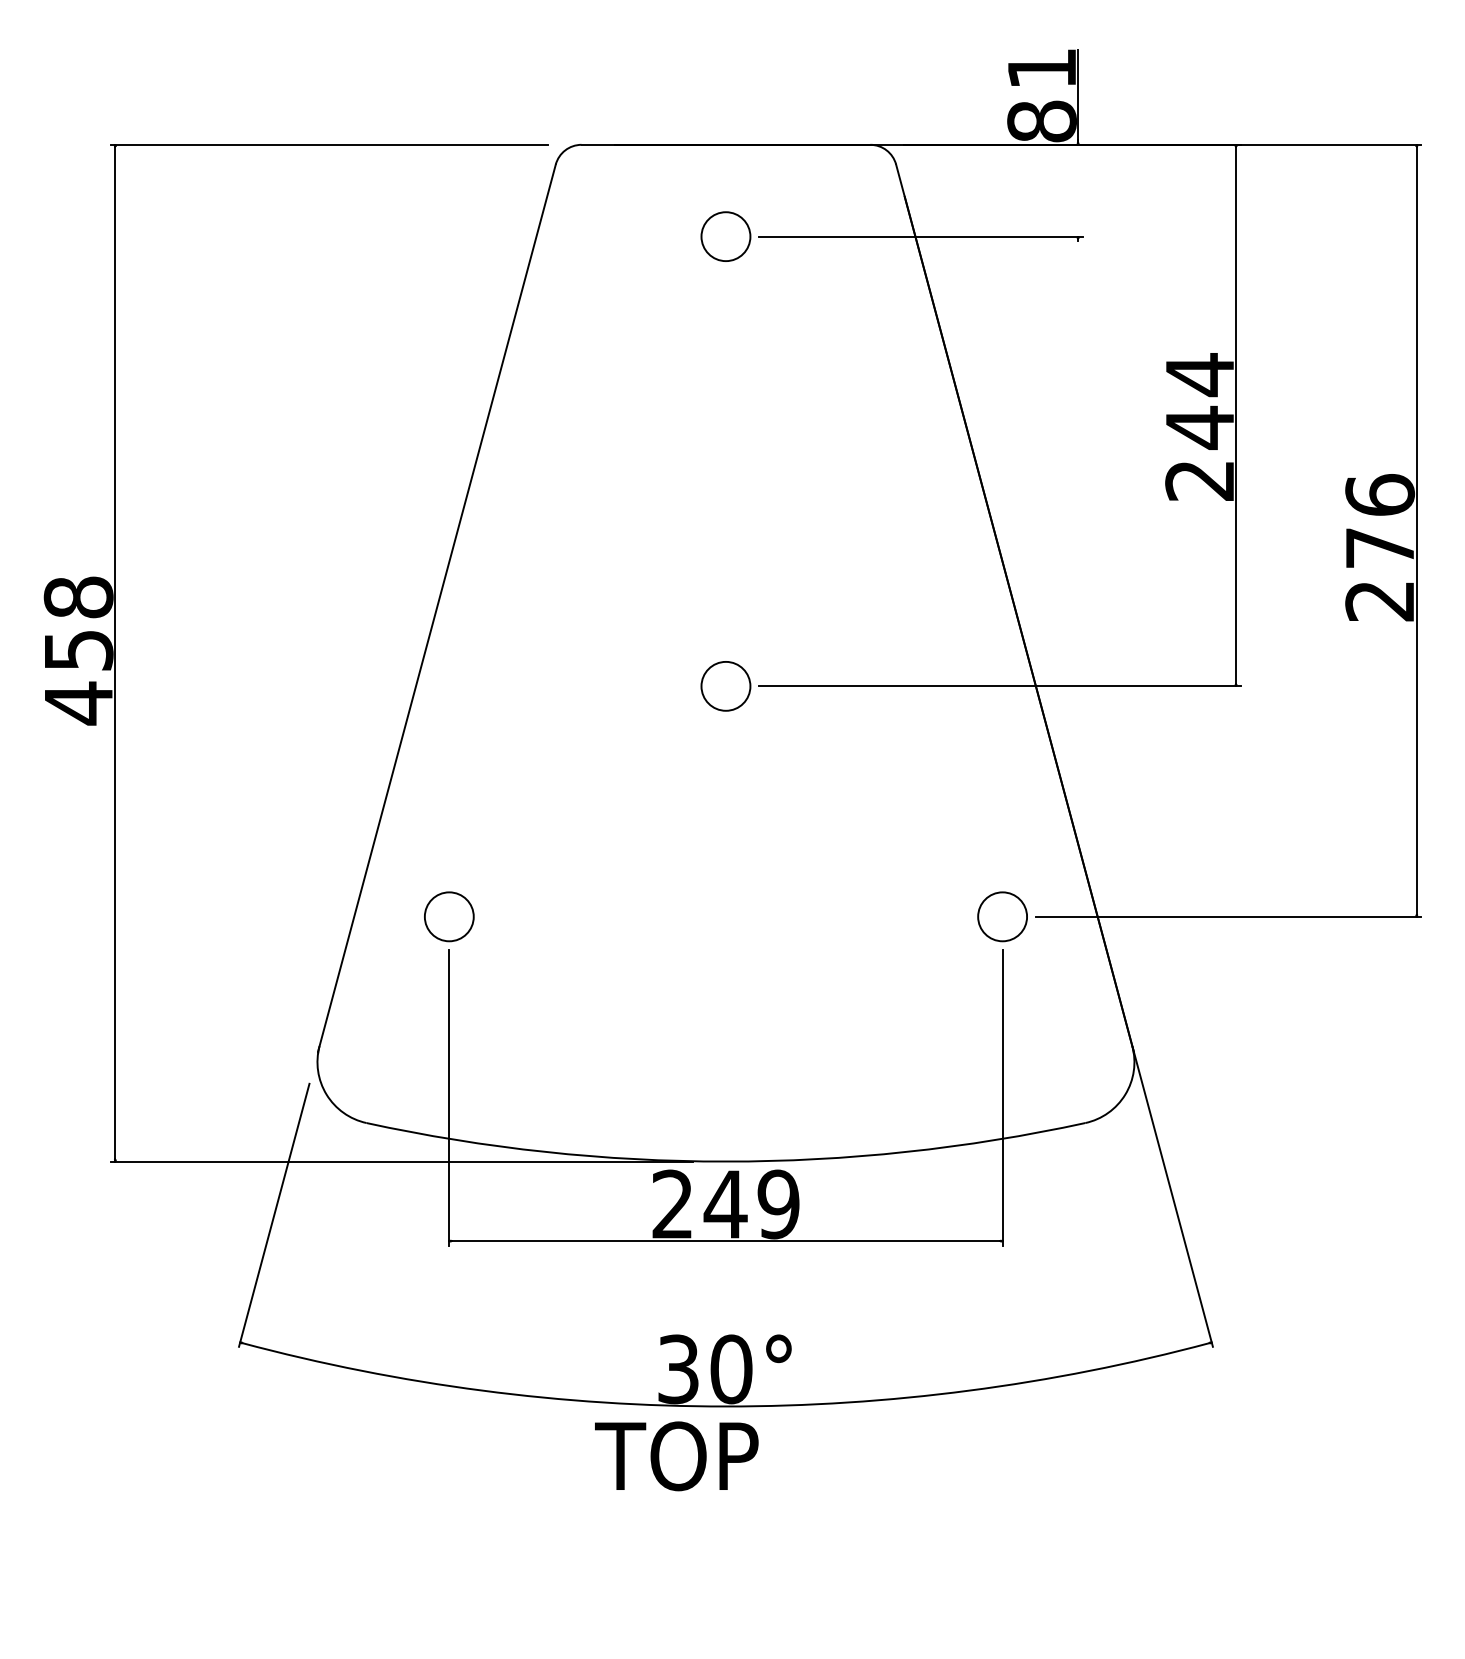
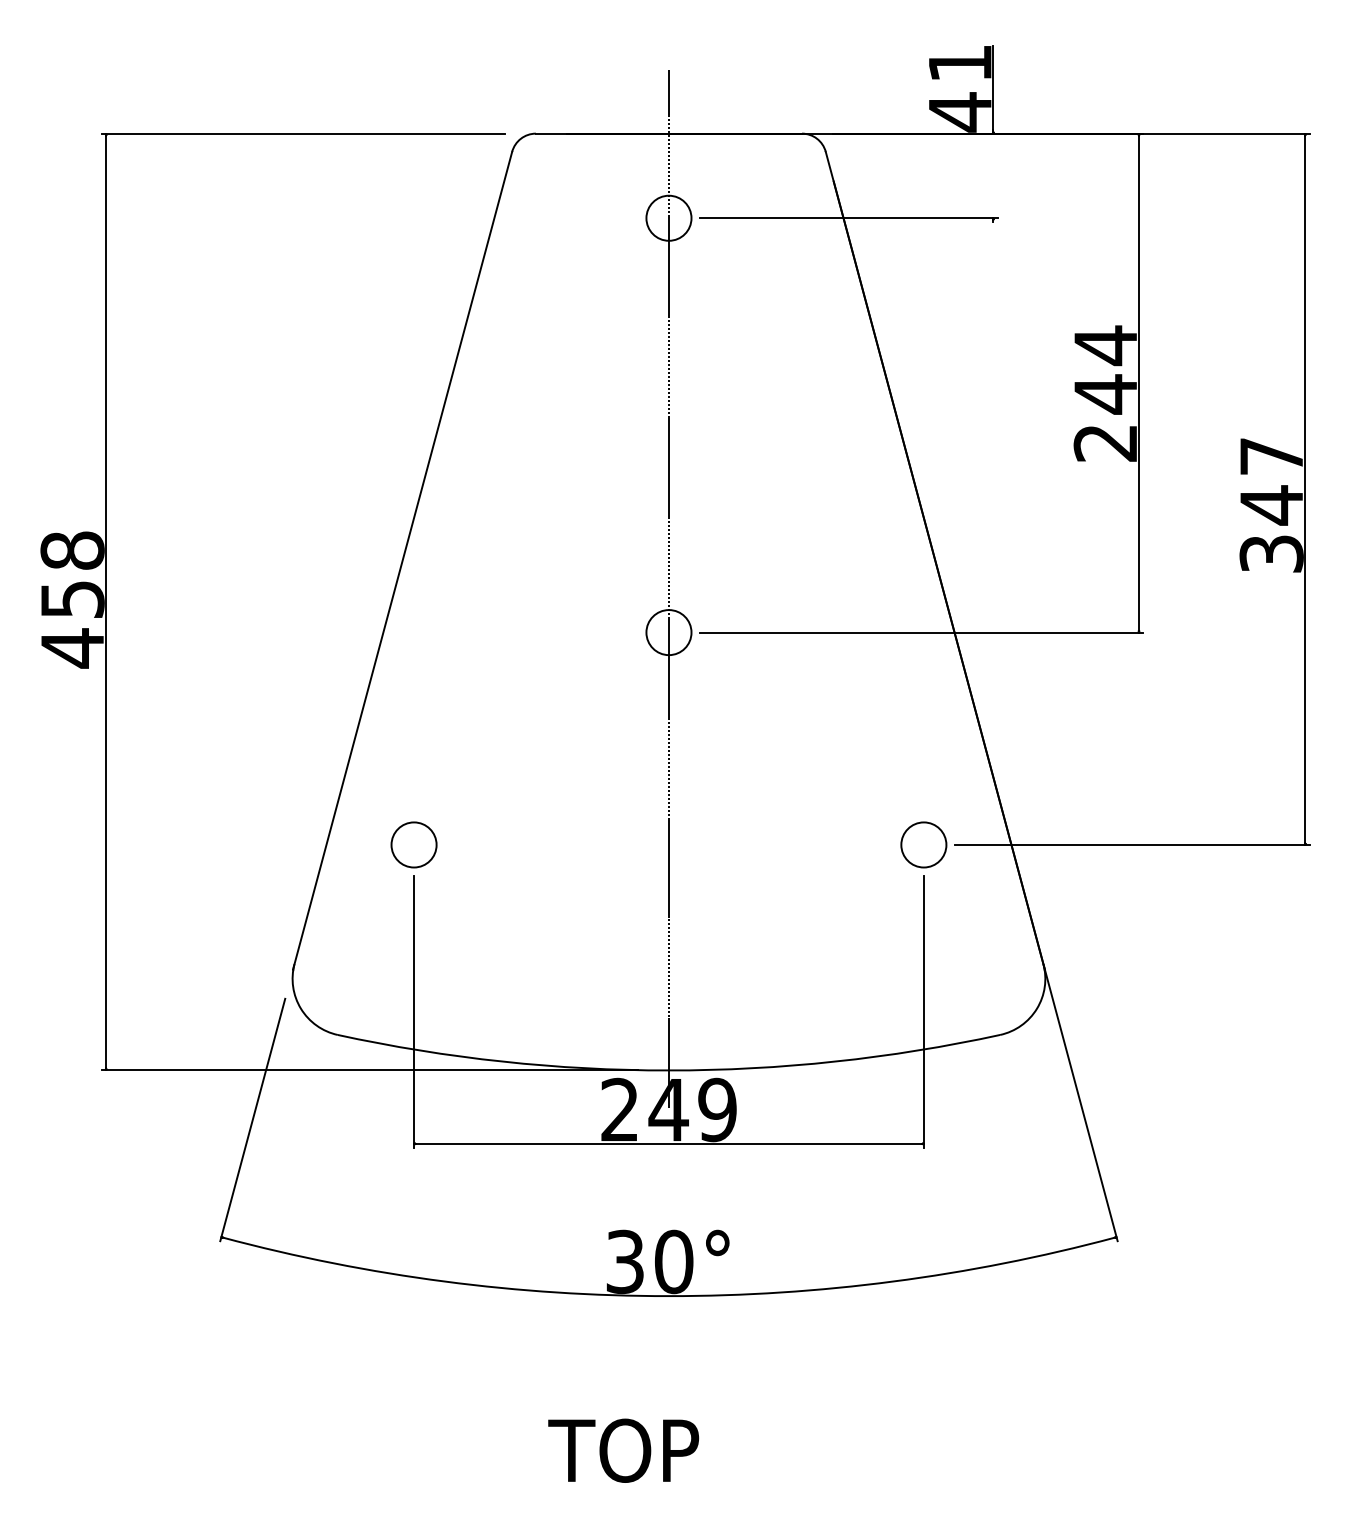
text: (1041, 121) -> (959, 112), 81 -> 41
text: (1380, 547) -> (1272, 504), 276 -> 347
line: (725, 639) -> (668, 589), added
text: (676, 1456) -> (623, 1450), moved

